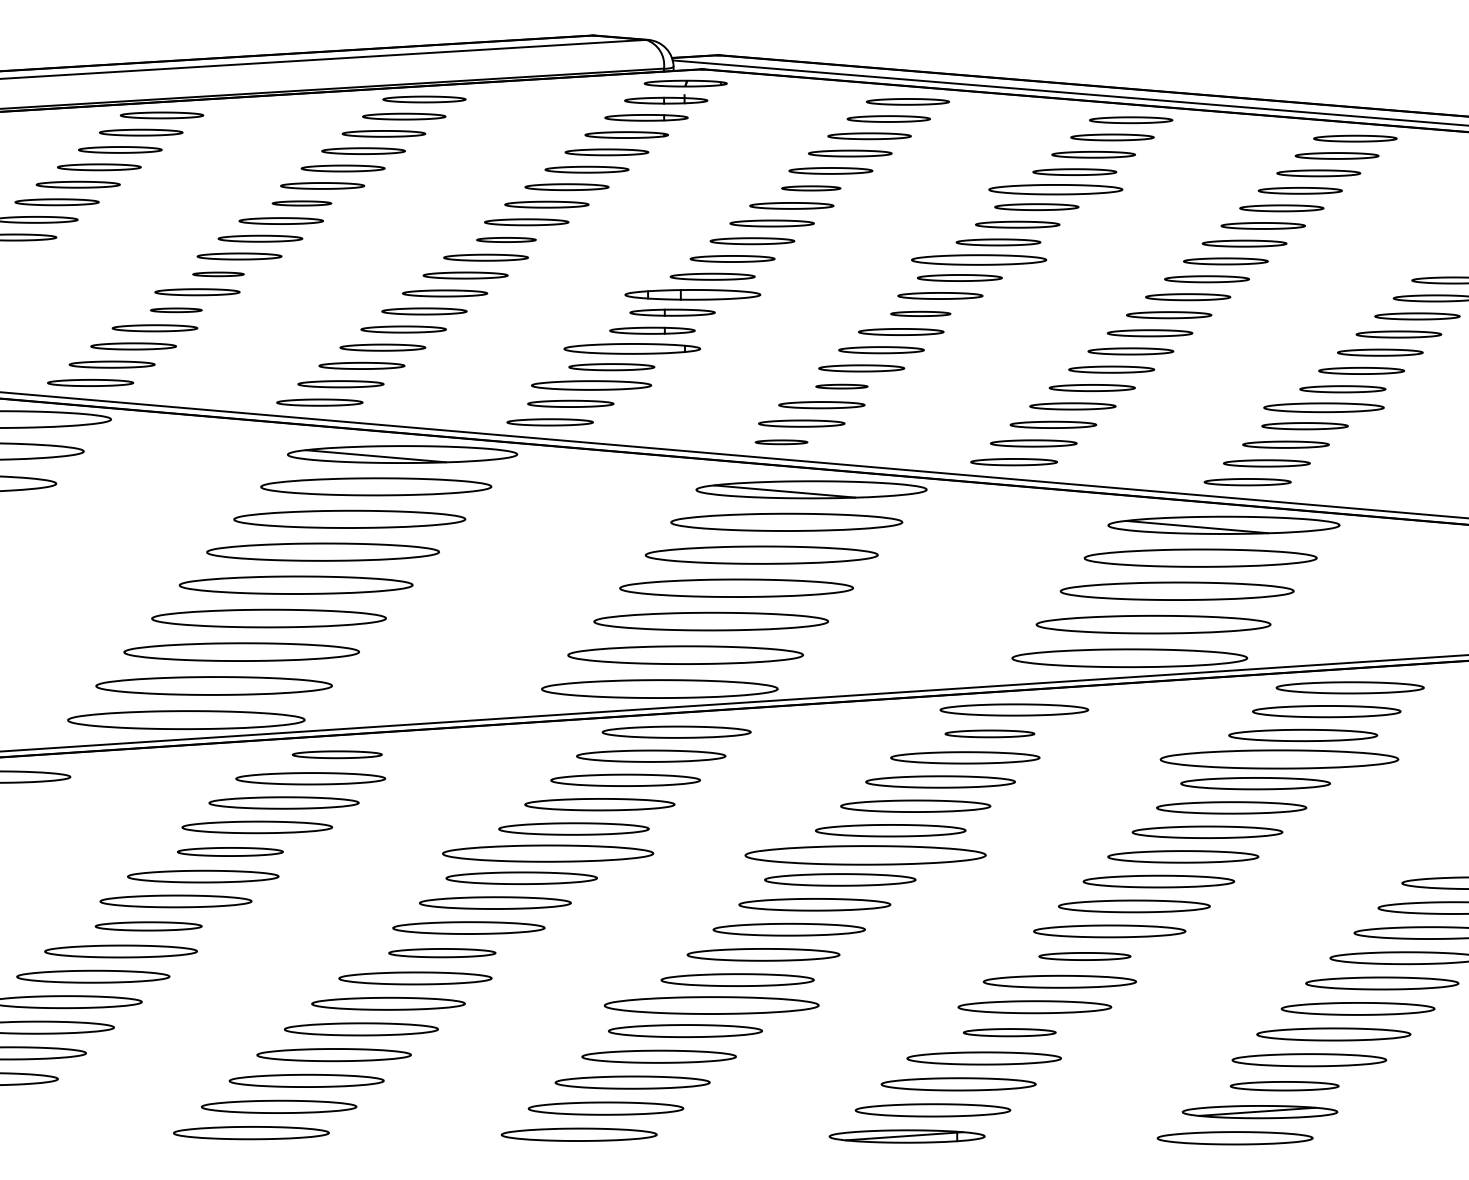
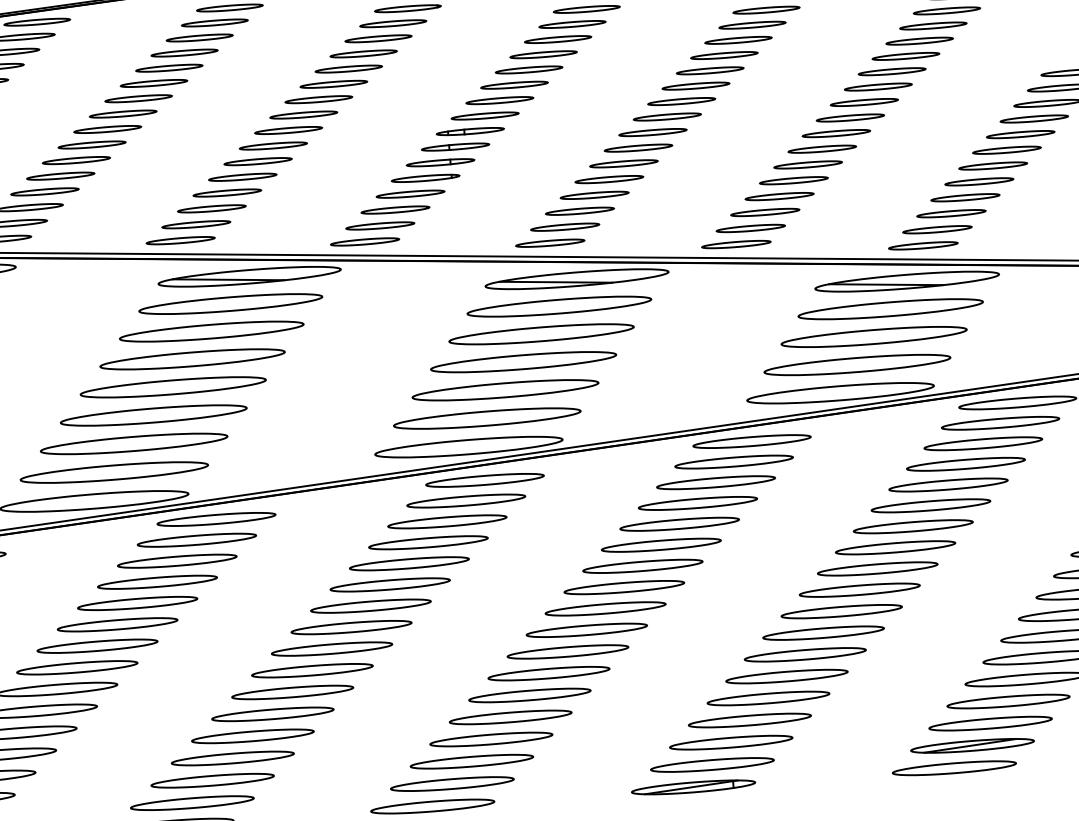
part: (810, 188) -> (557, 39), size x1.43
part: (1055, 189) -> (752, 25), size x0.62
part: (301, 203) -> (153, 83), size x1.43
part: (506, 239) -> (318, 99), size x1.43
part: (979, 260) -> (696, 86), size x0.62
part: (218, 274) -> (92, 145), size x1.67
part: (692, 294) -> (470, 131), size x0.62
part: (176, 310) -> (60, 176), size x1.67
part: (920, 313) -> (652, 132), size x1.43
part: (631, 348) -> (425, 178), size x0.62
part: (590, 385) -> (394, 210), size x0.71
part: (841, 386) -> (594, 195), size x1.67
part: (1323, 407) -> (978, 181), size x0.71
part: (781, 442) -> (550, 243), size x1.67
part: (989, 733) -> (733, 461), size x1.67
part: (337, 754) -> (216, 519), size x1.67
part: (1279, 759) -> (965, 464), size x0.62
part: (230, 851) -> (137, 603), size x1.43
part: (547, 853) -> (389, 584), size x0.71
part: (865, 854) -> (642, 565), size x0.62
part: (148, 926) -> (77, 667), size x1.43
part: (442, 952) -> (312, 670), size x1.43
part: (1084, 956) -> (823, 633), size x1.67
part: (711, 1005) -> (529, 695), size x0.71
part: (1009, 1032) -> (768, 698), size x1.67
part: (1284, 1086) -> (990, 724), size x1.43

